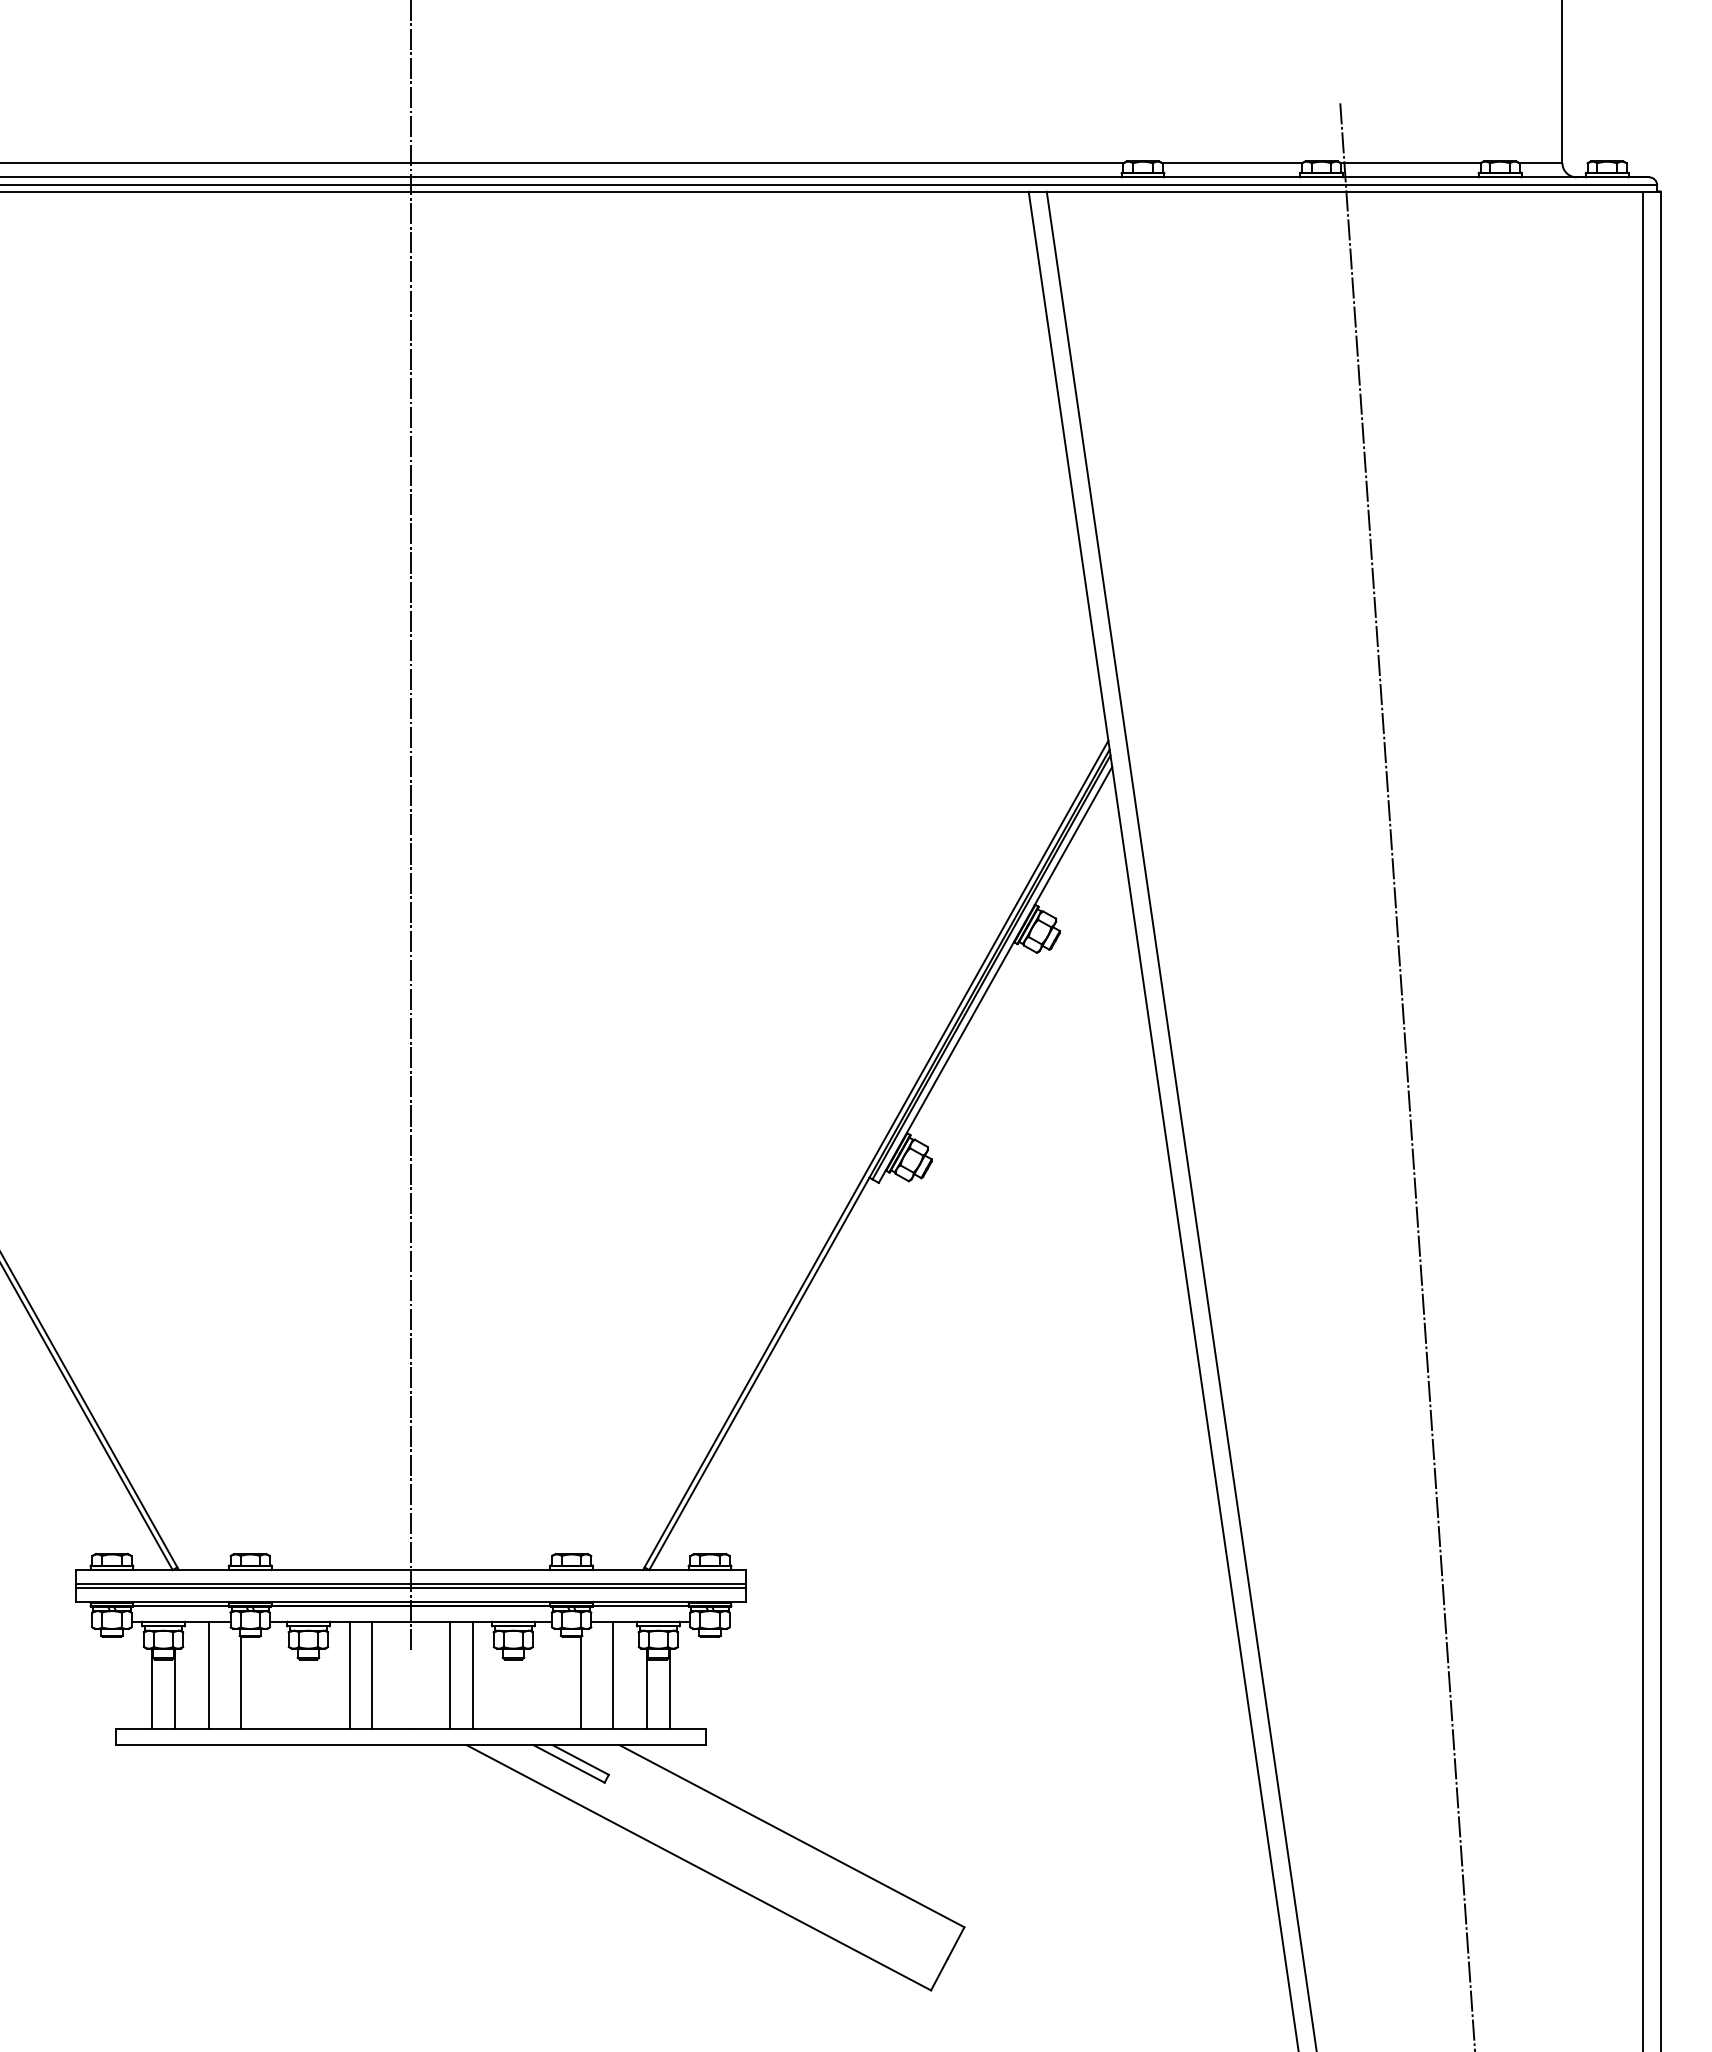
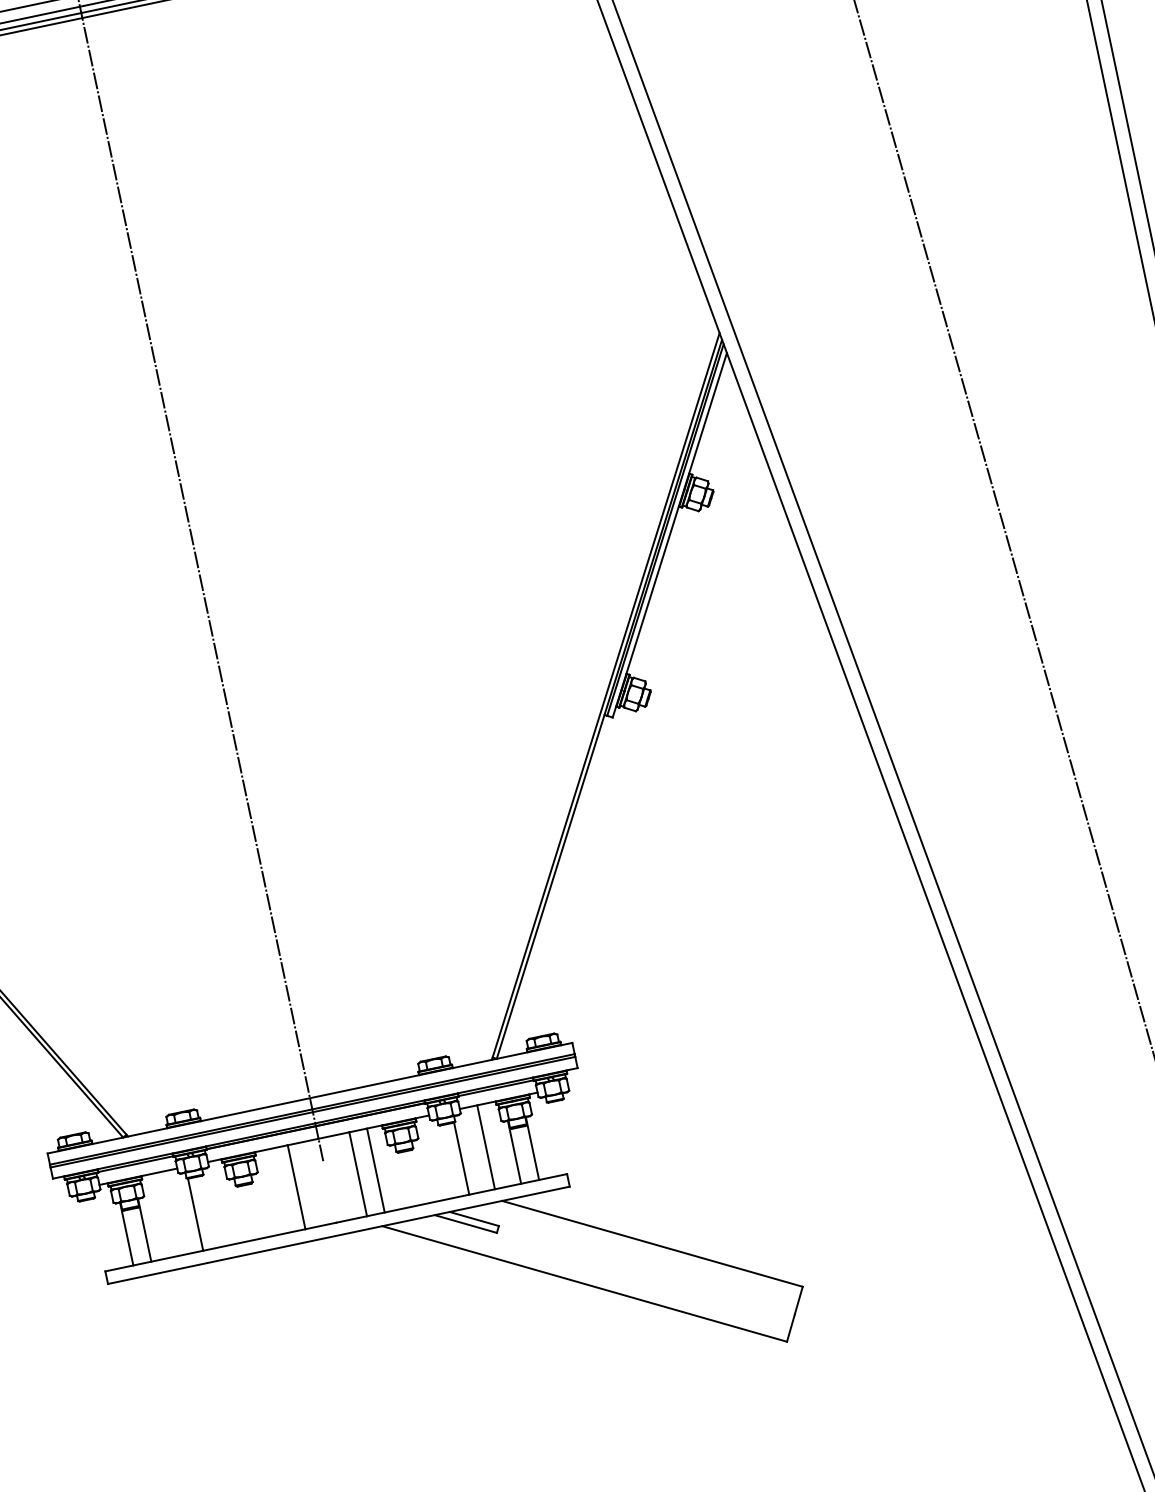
line: (208, 1674) -> (168, 1213), removed
line: (350, 1674) -> (279, 1190), removed

